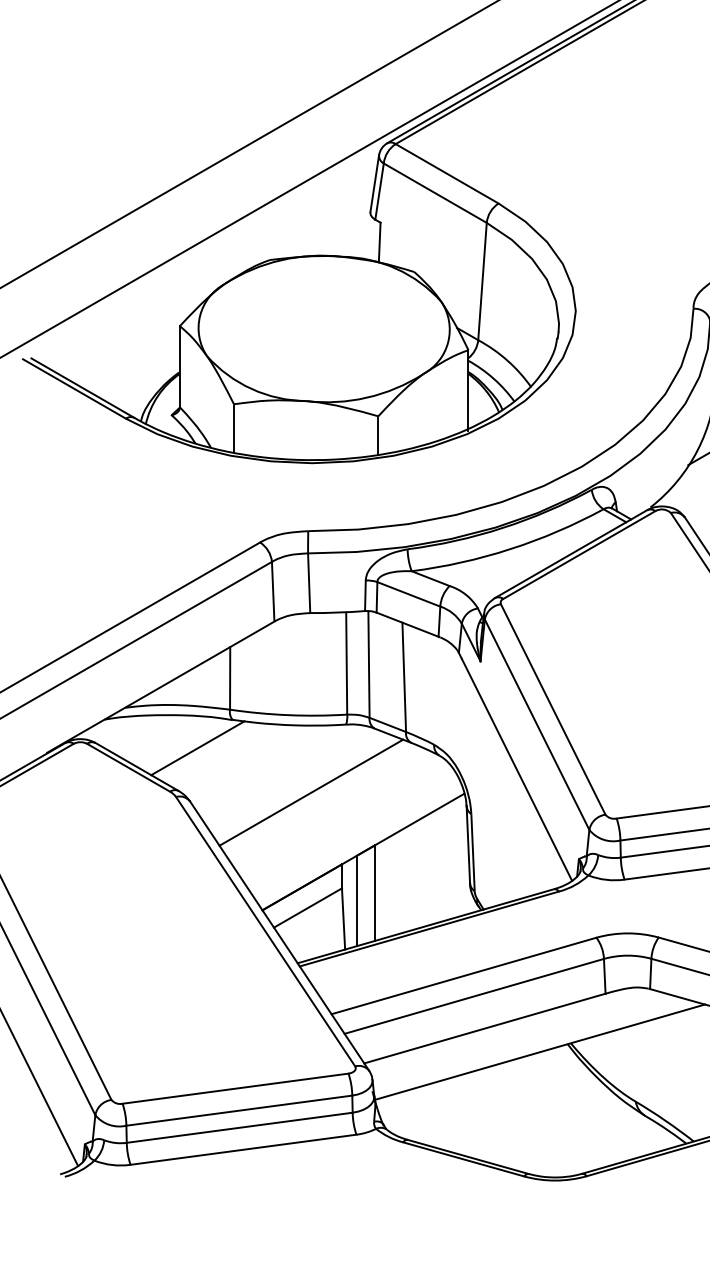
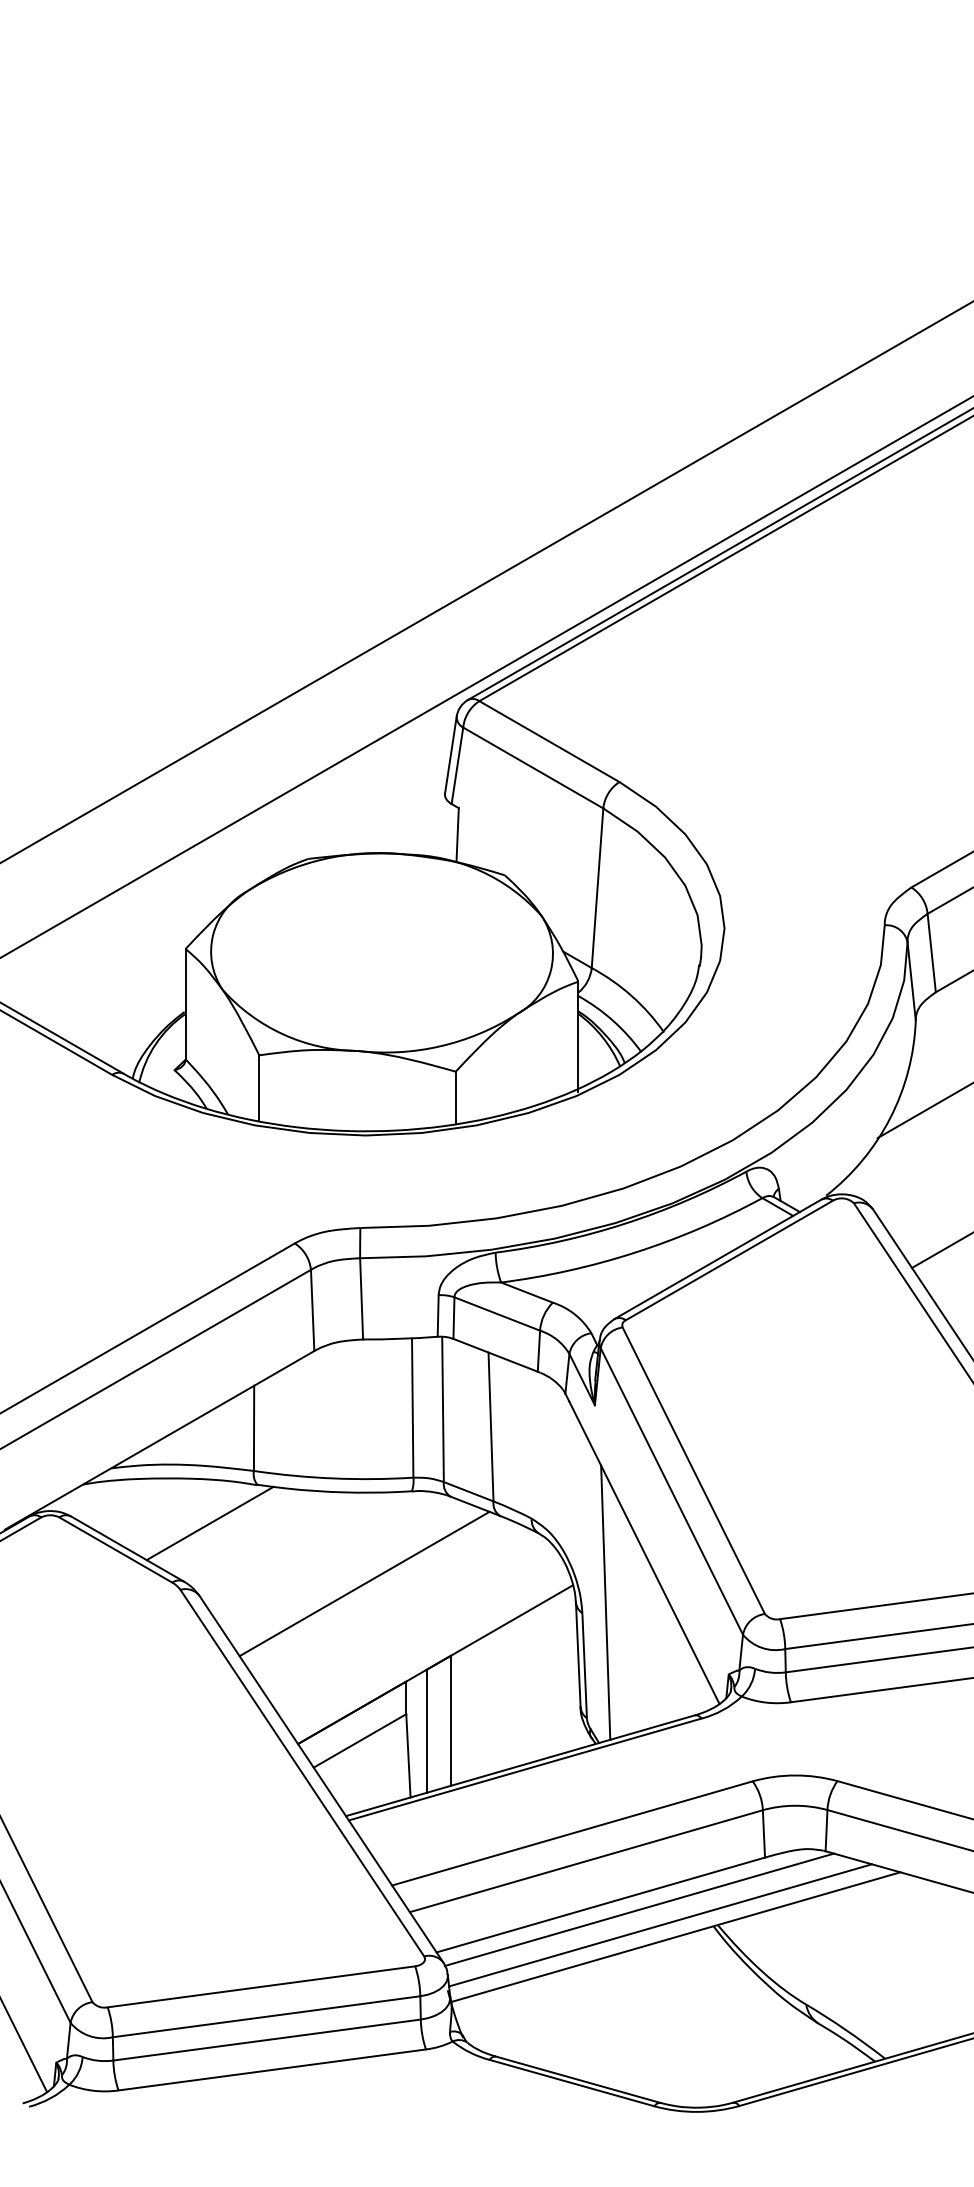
line: (488, 806) -> (605, 1602), added
line: (512, 1031) -> (638, 1909), added
line: (528, 1043) -> (660, 1925), added

